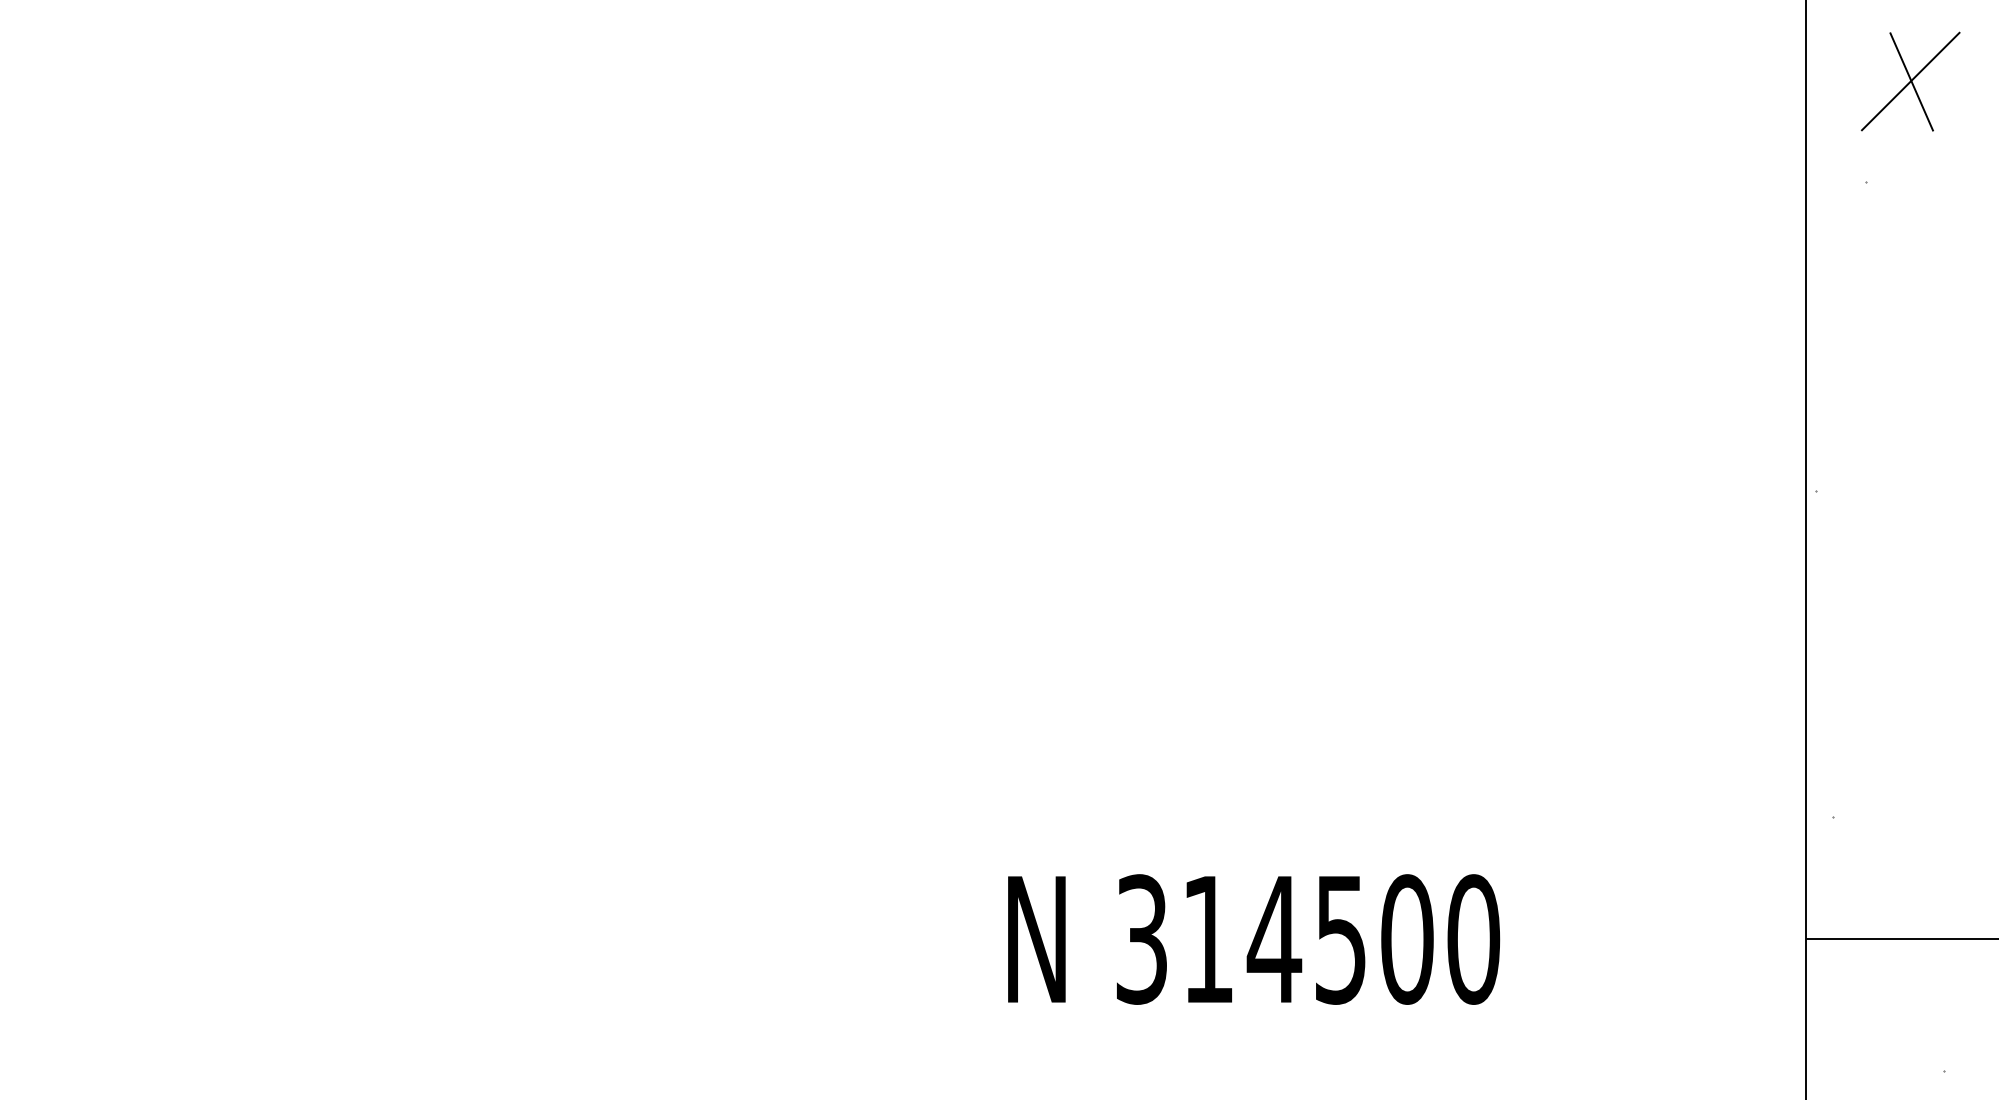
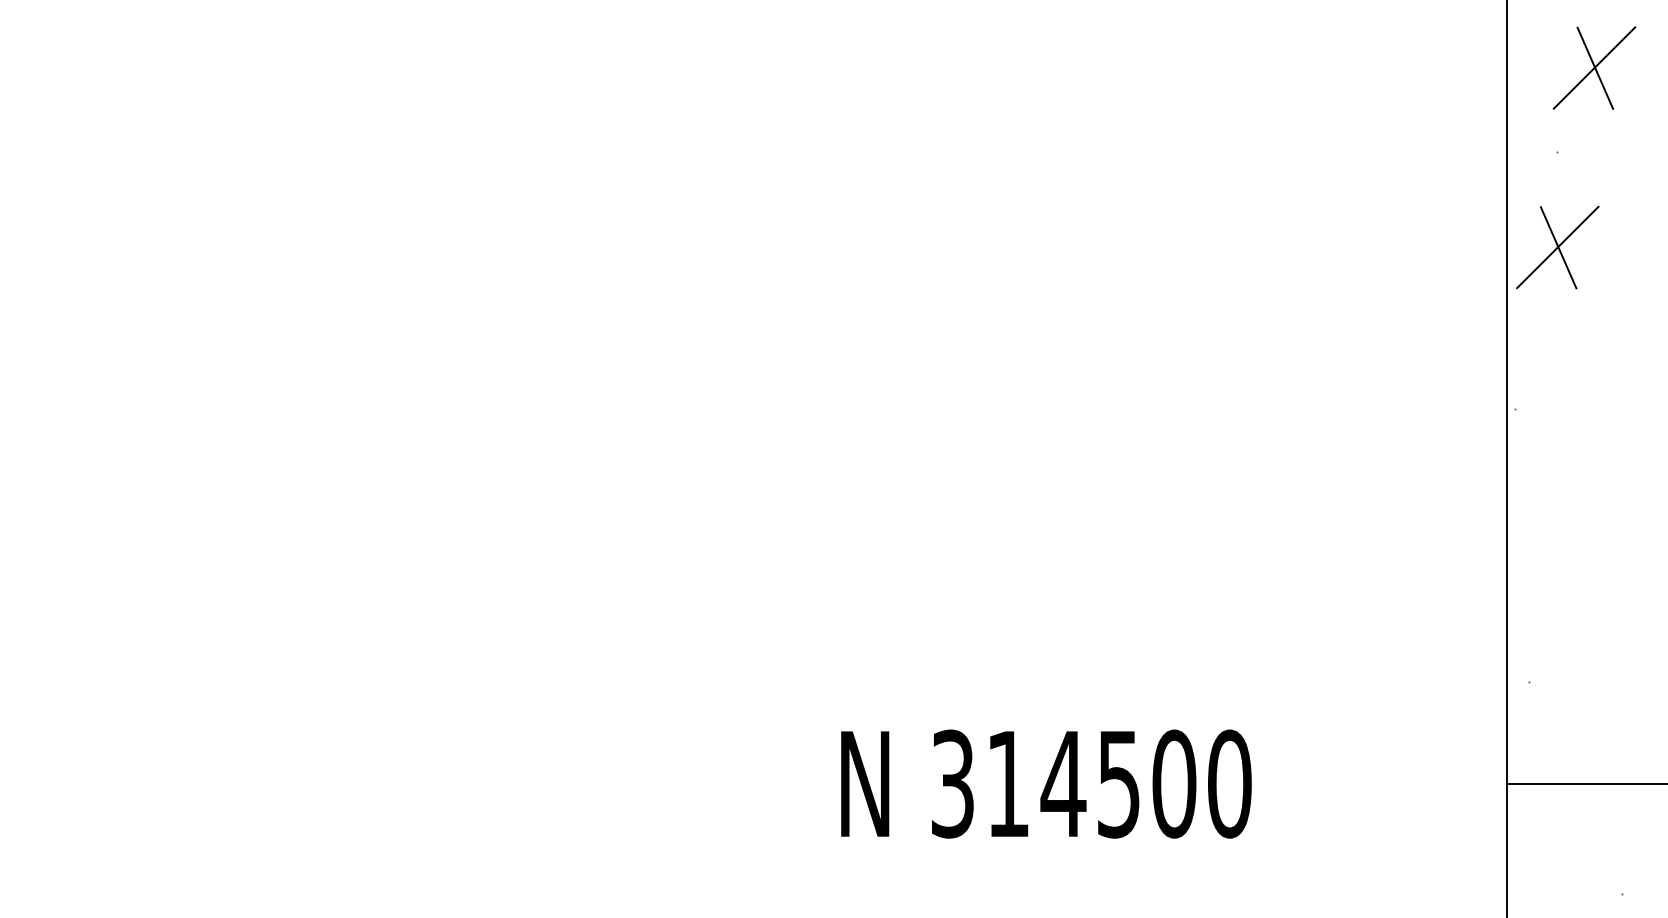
part: (1866, 296) -> (1557, 247), added

